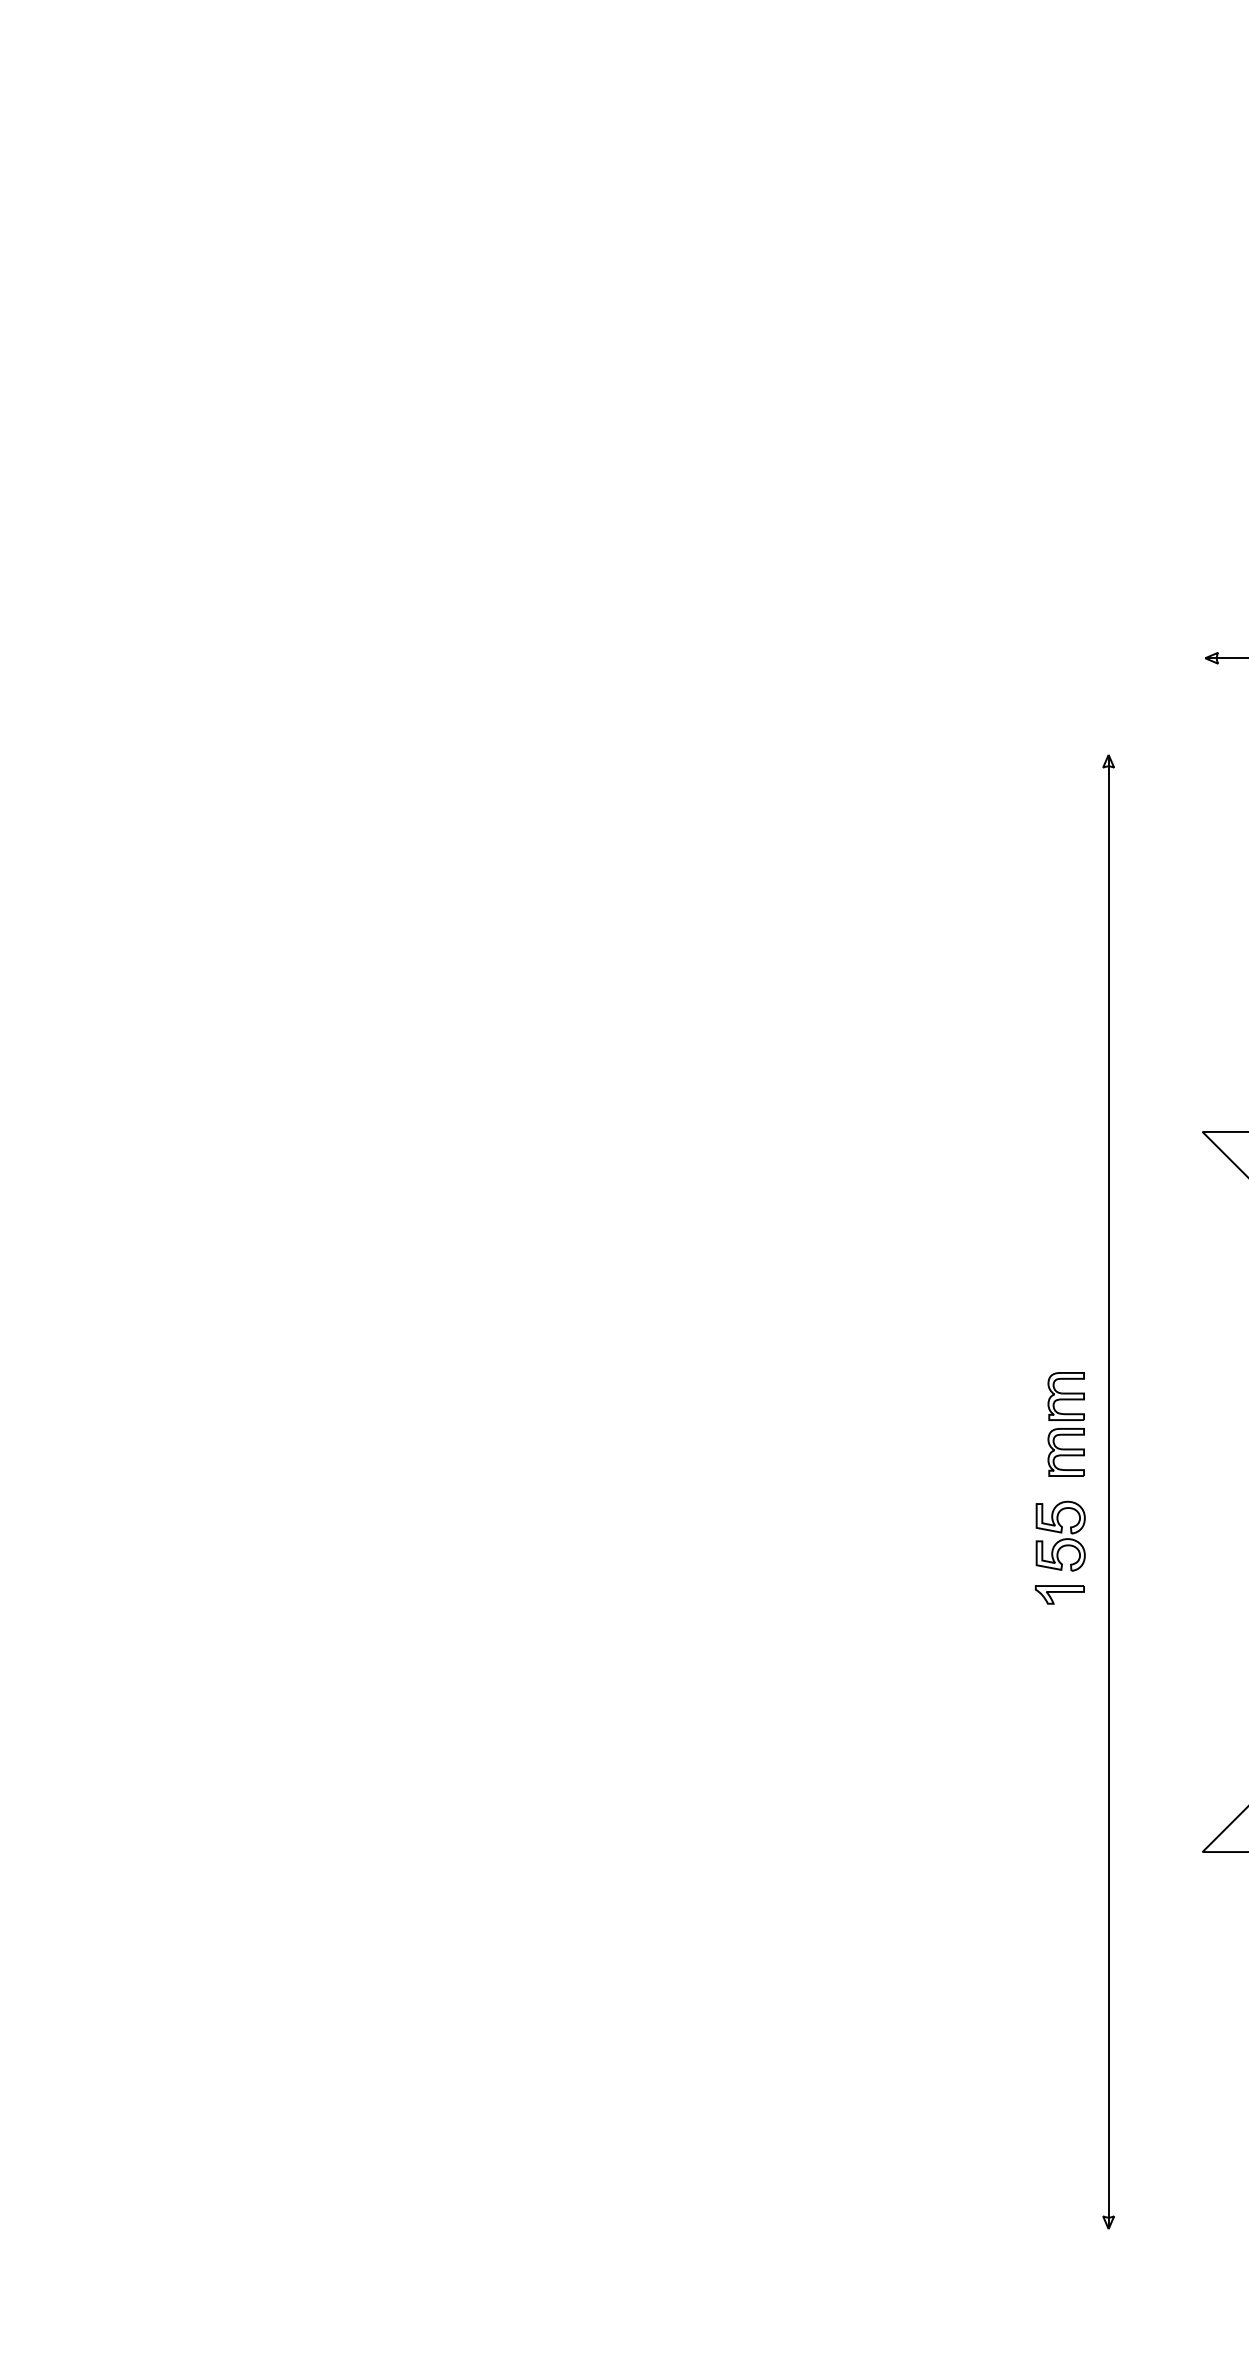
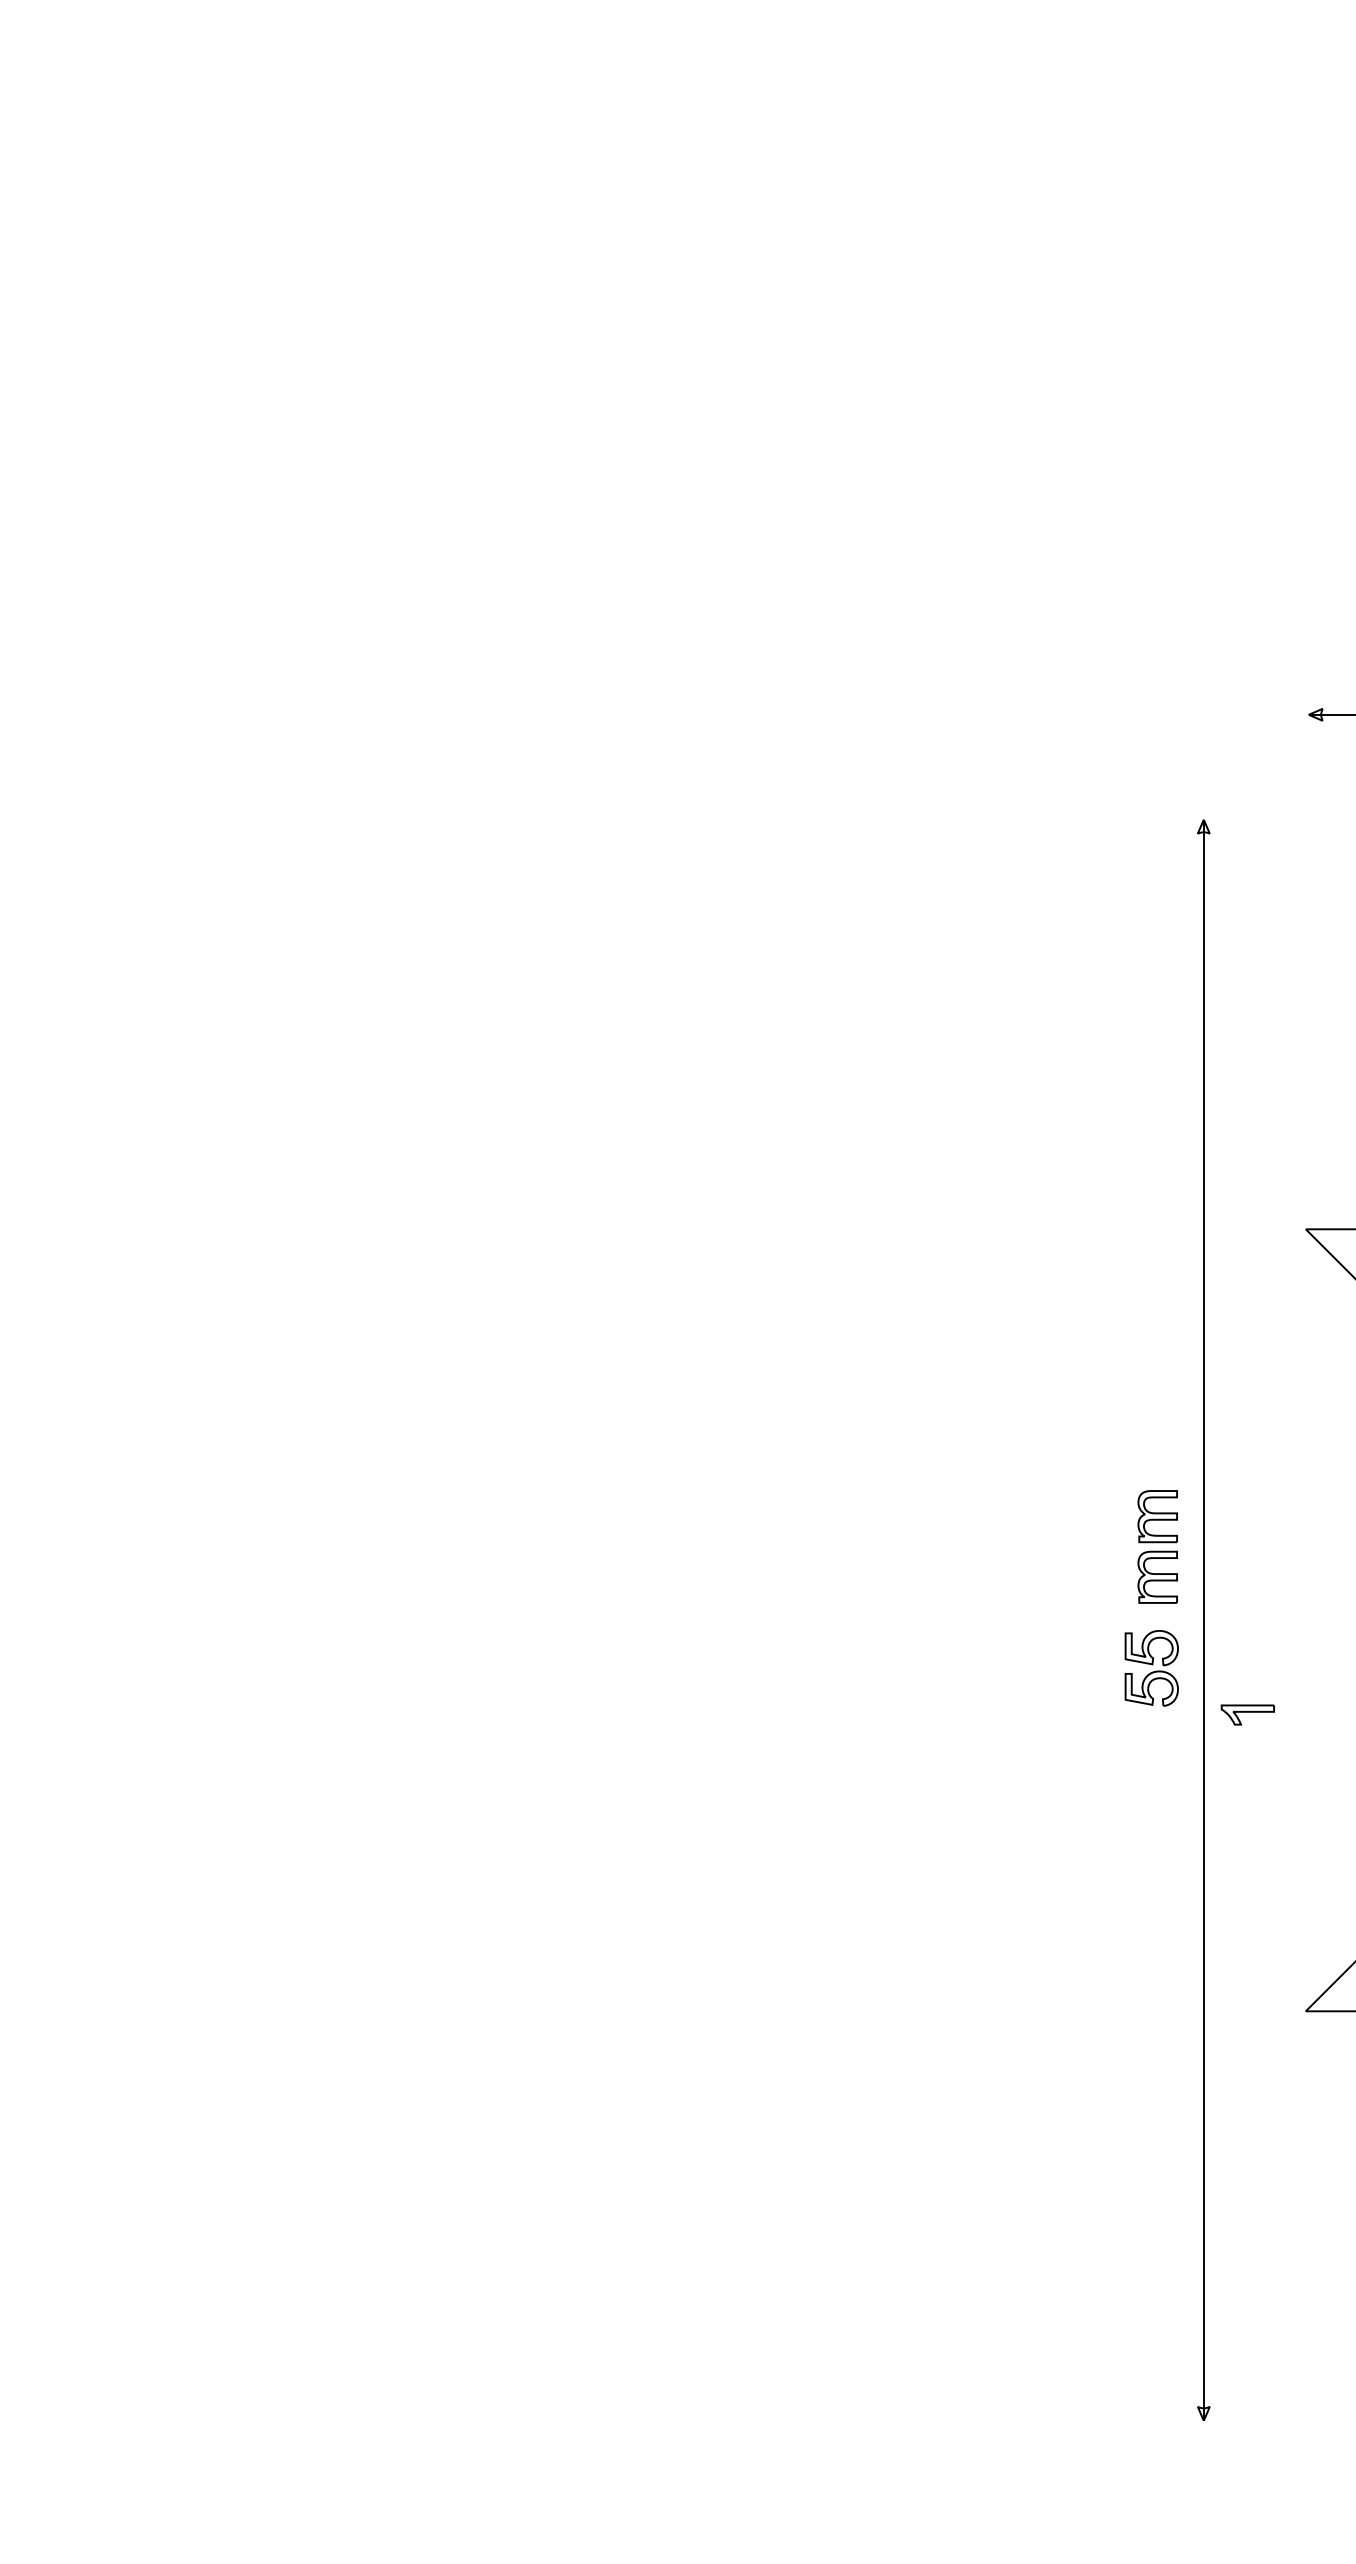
part: (1059, 1594) -> (1247, 1714), moved

